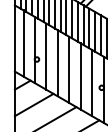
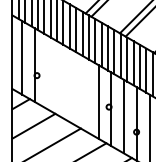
line: (46, 56) -> (47, 72), removed
line: (58, 63) -> (60, 79), removed
line: (69, 70) -> (73, 87), removed
line: (80, 76) -> (85, 94), removed

